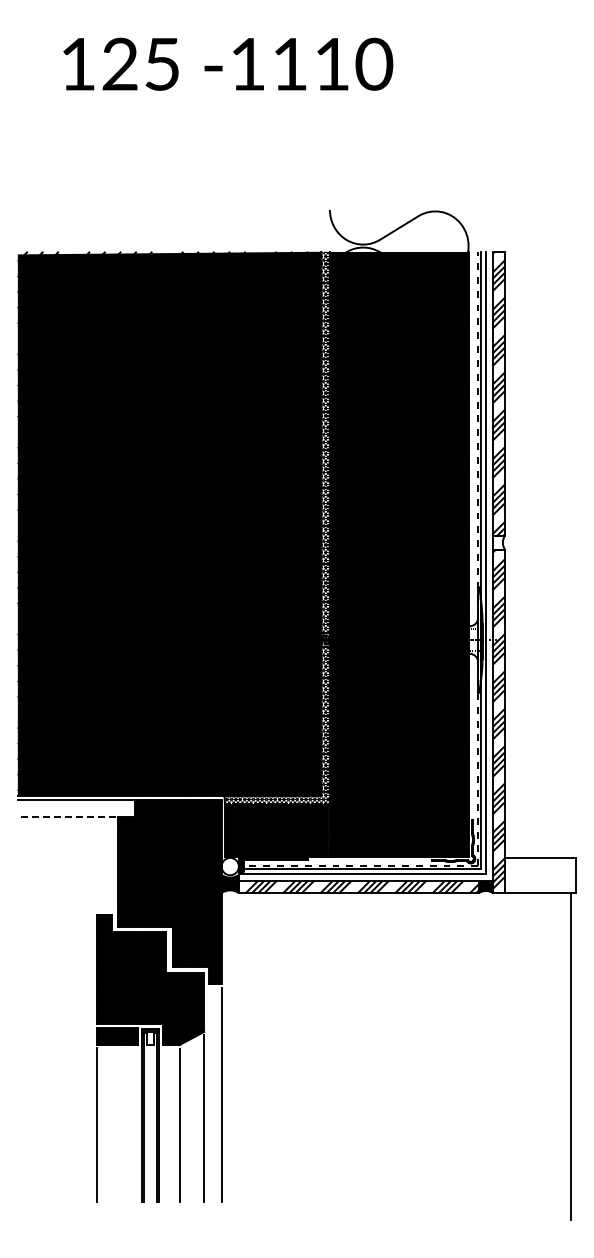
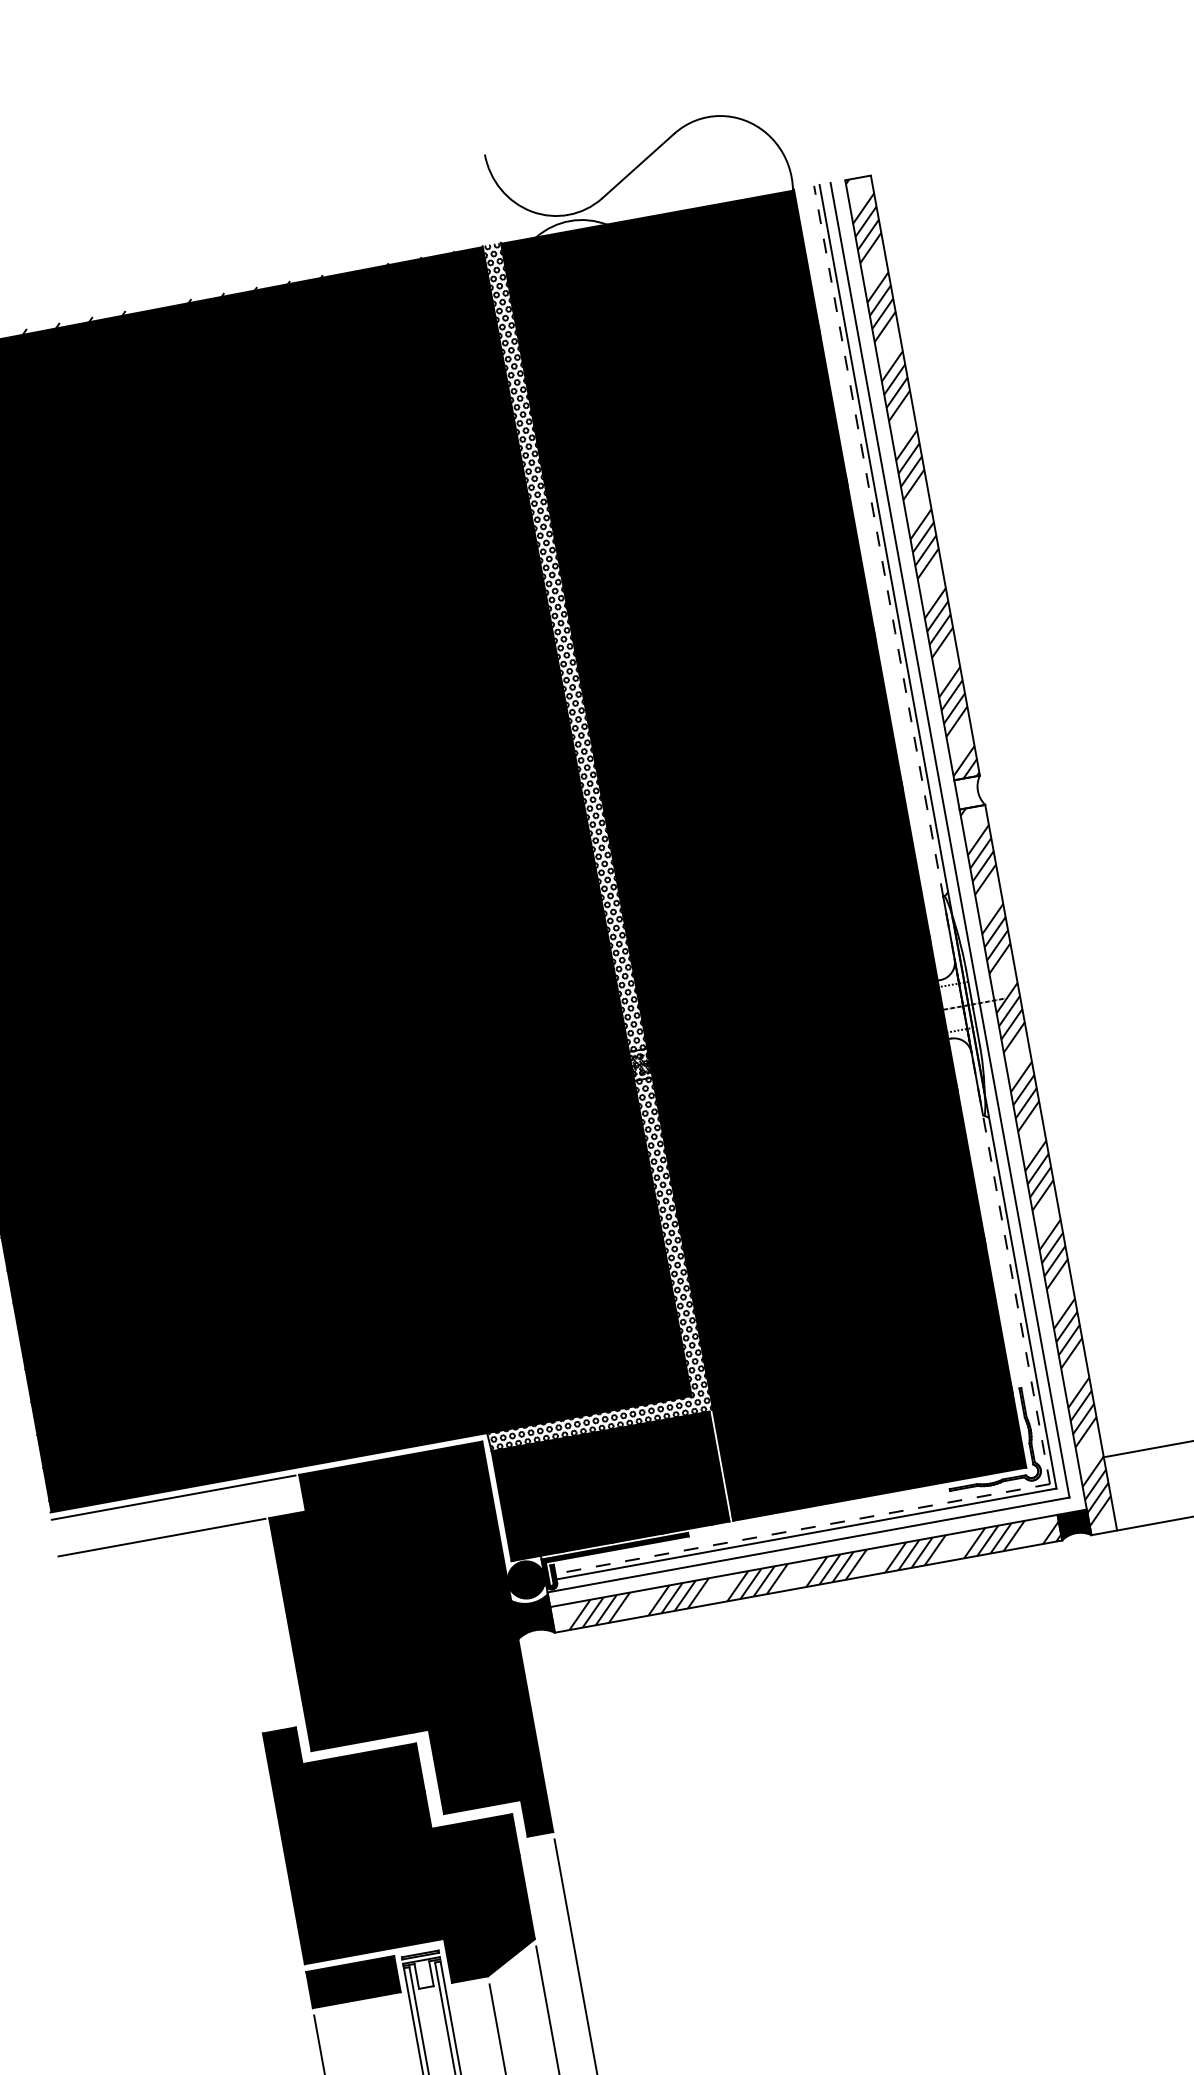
line: (66, 816) -> (161, 1536), dashed -> solid
fill: (229, 866) -> (524, 1580), added

